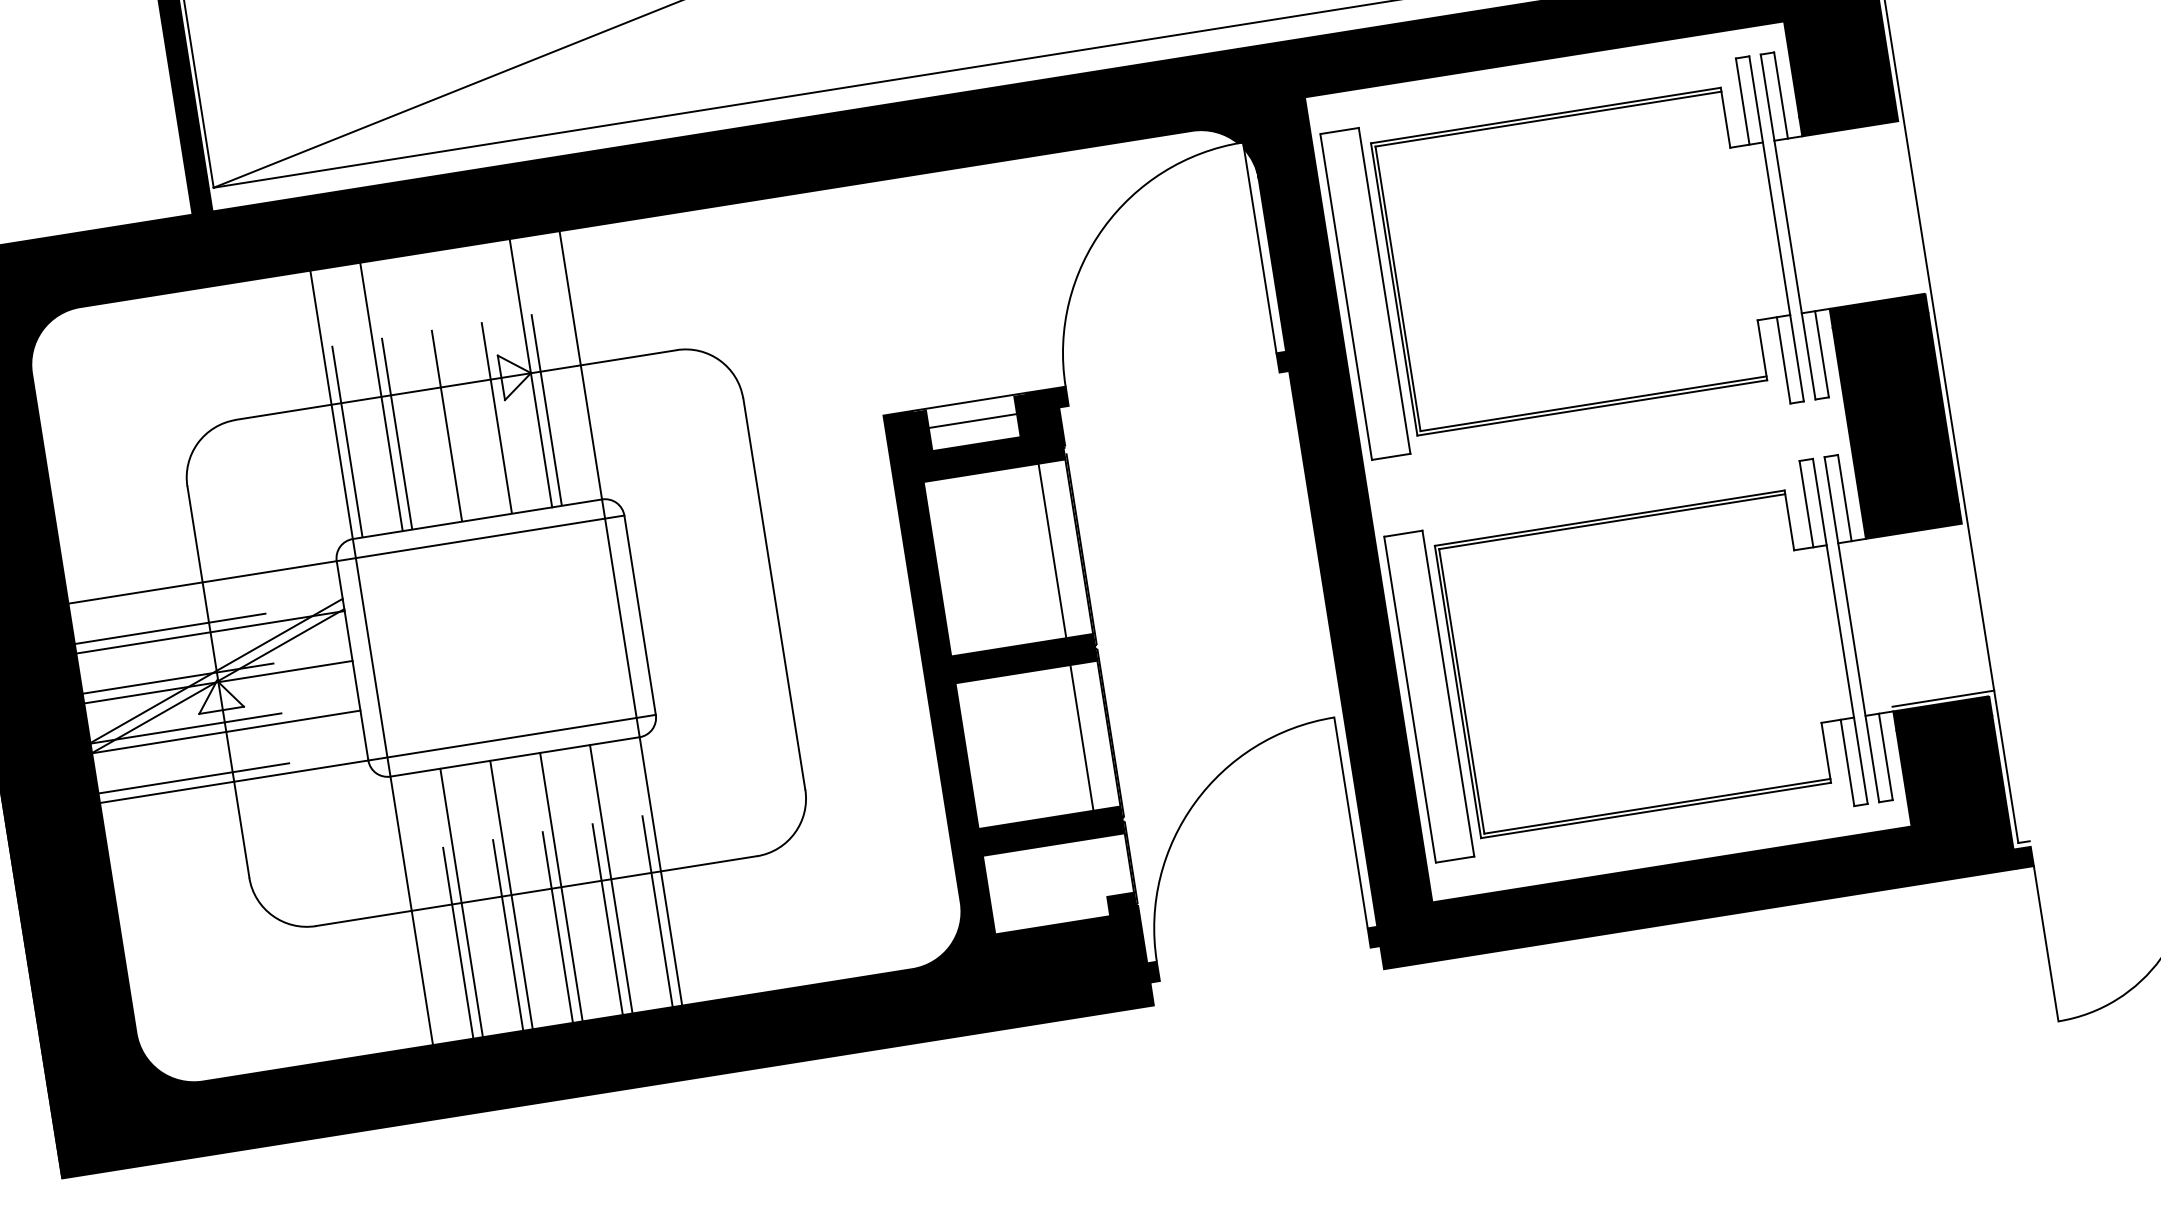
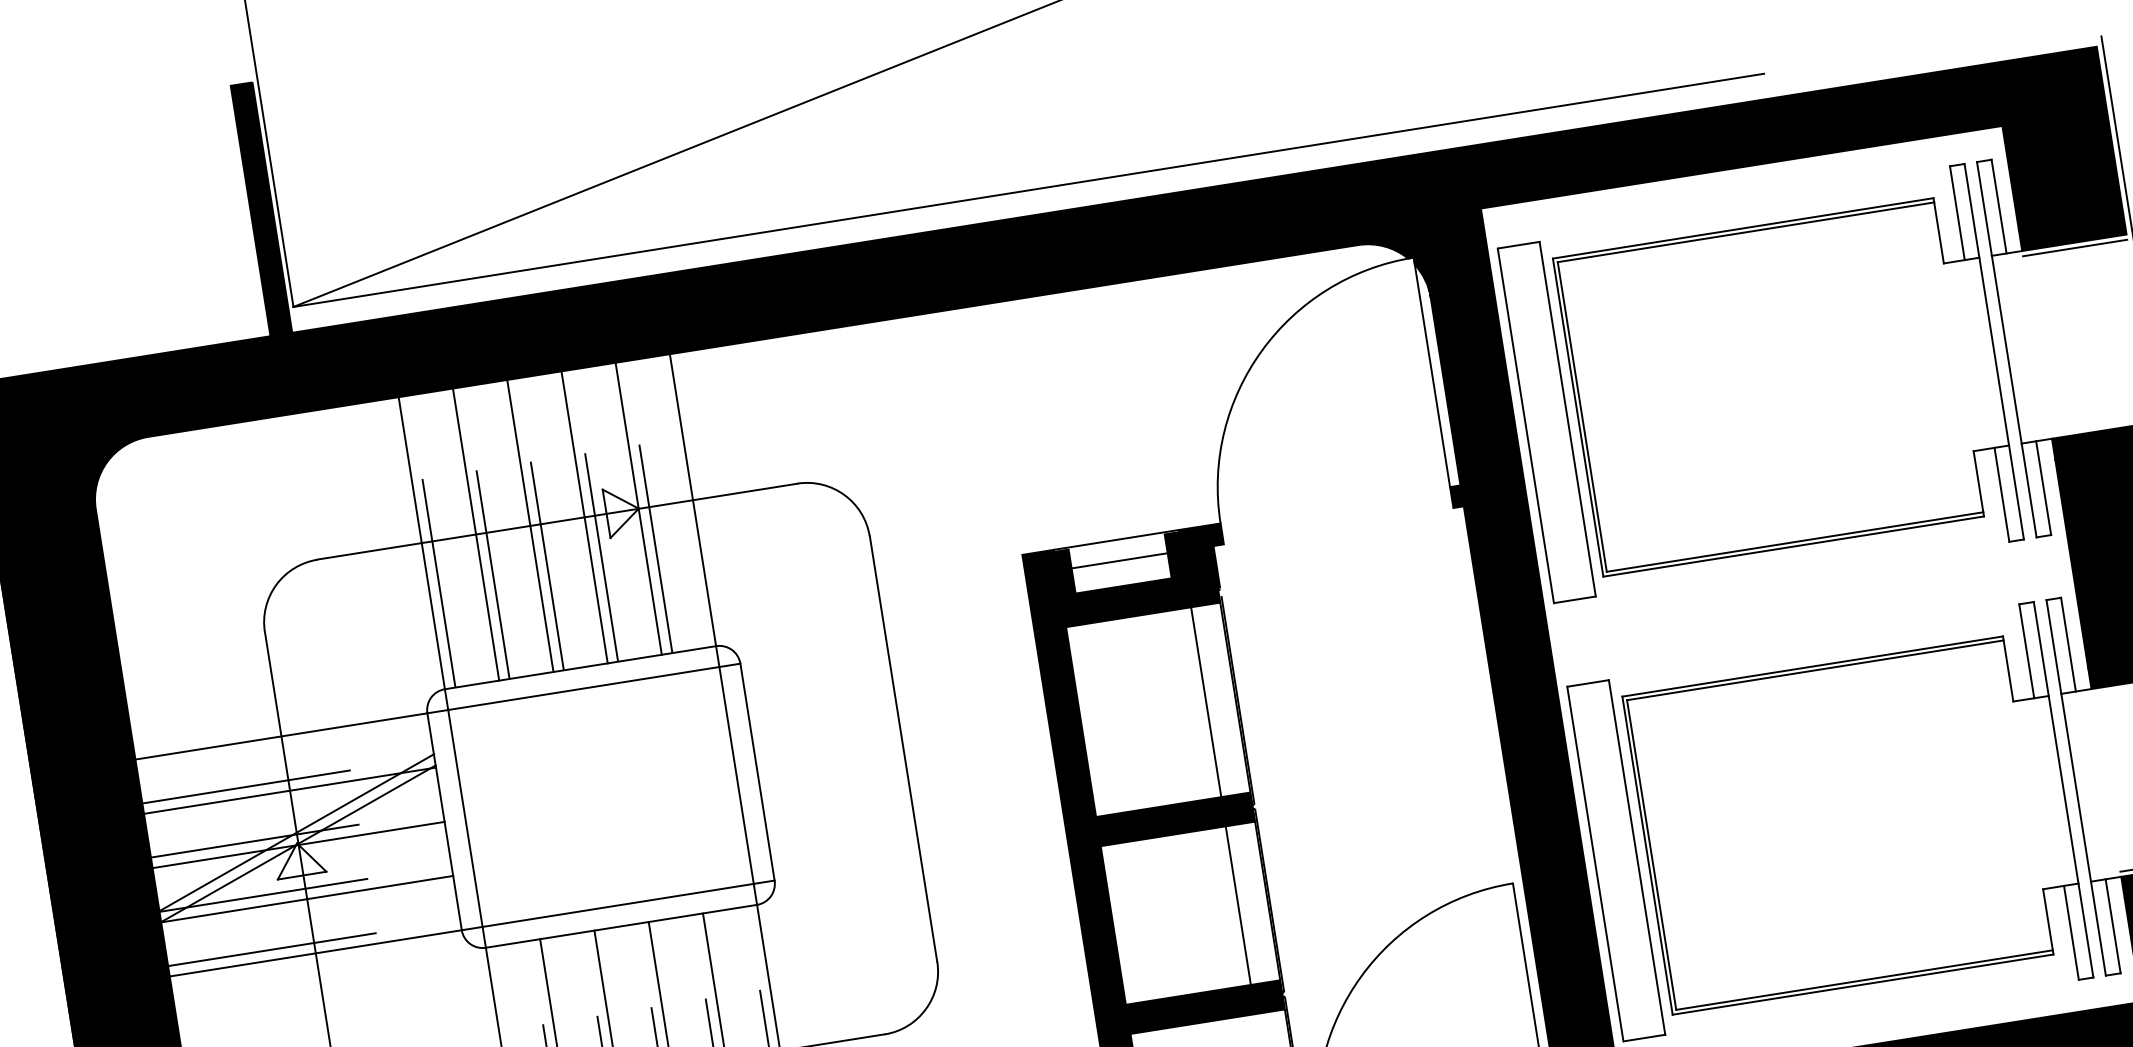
line: (1850, 133) -> (2074, 247), added
line: (480, 380) -> (583, 516), added
line: (431, 388) -> (530, 525), added

